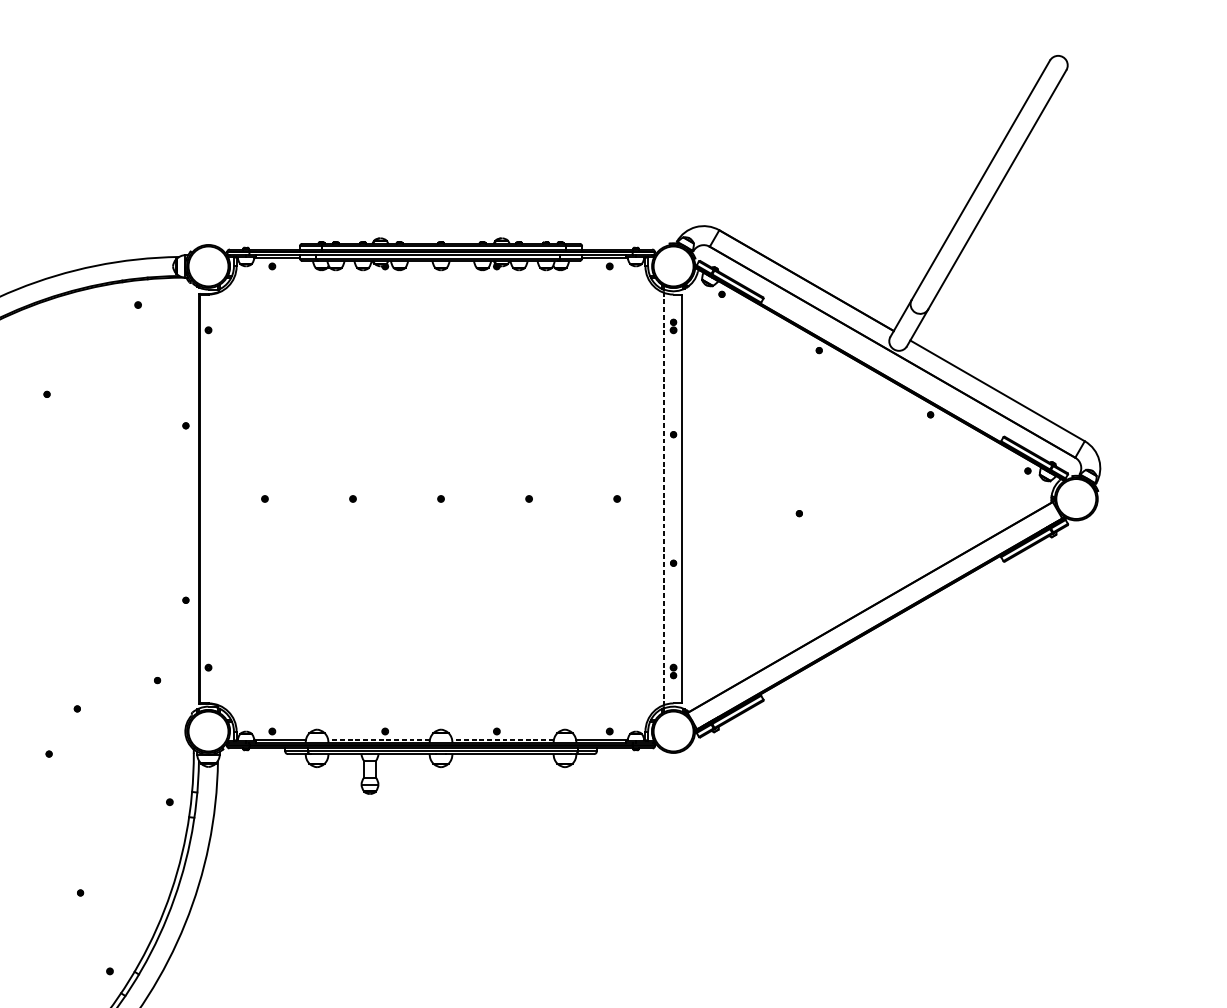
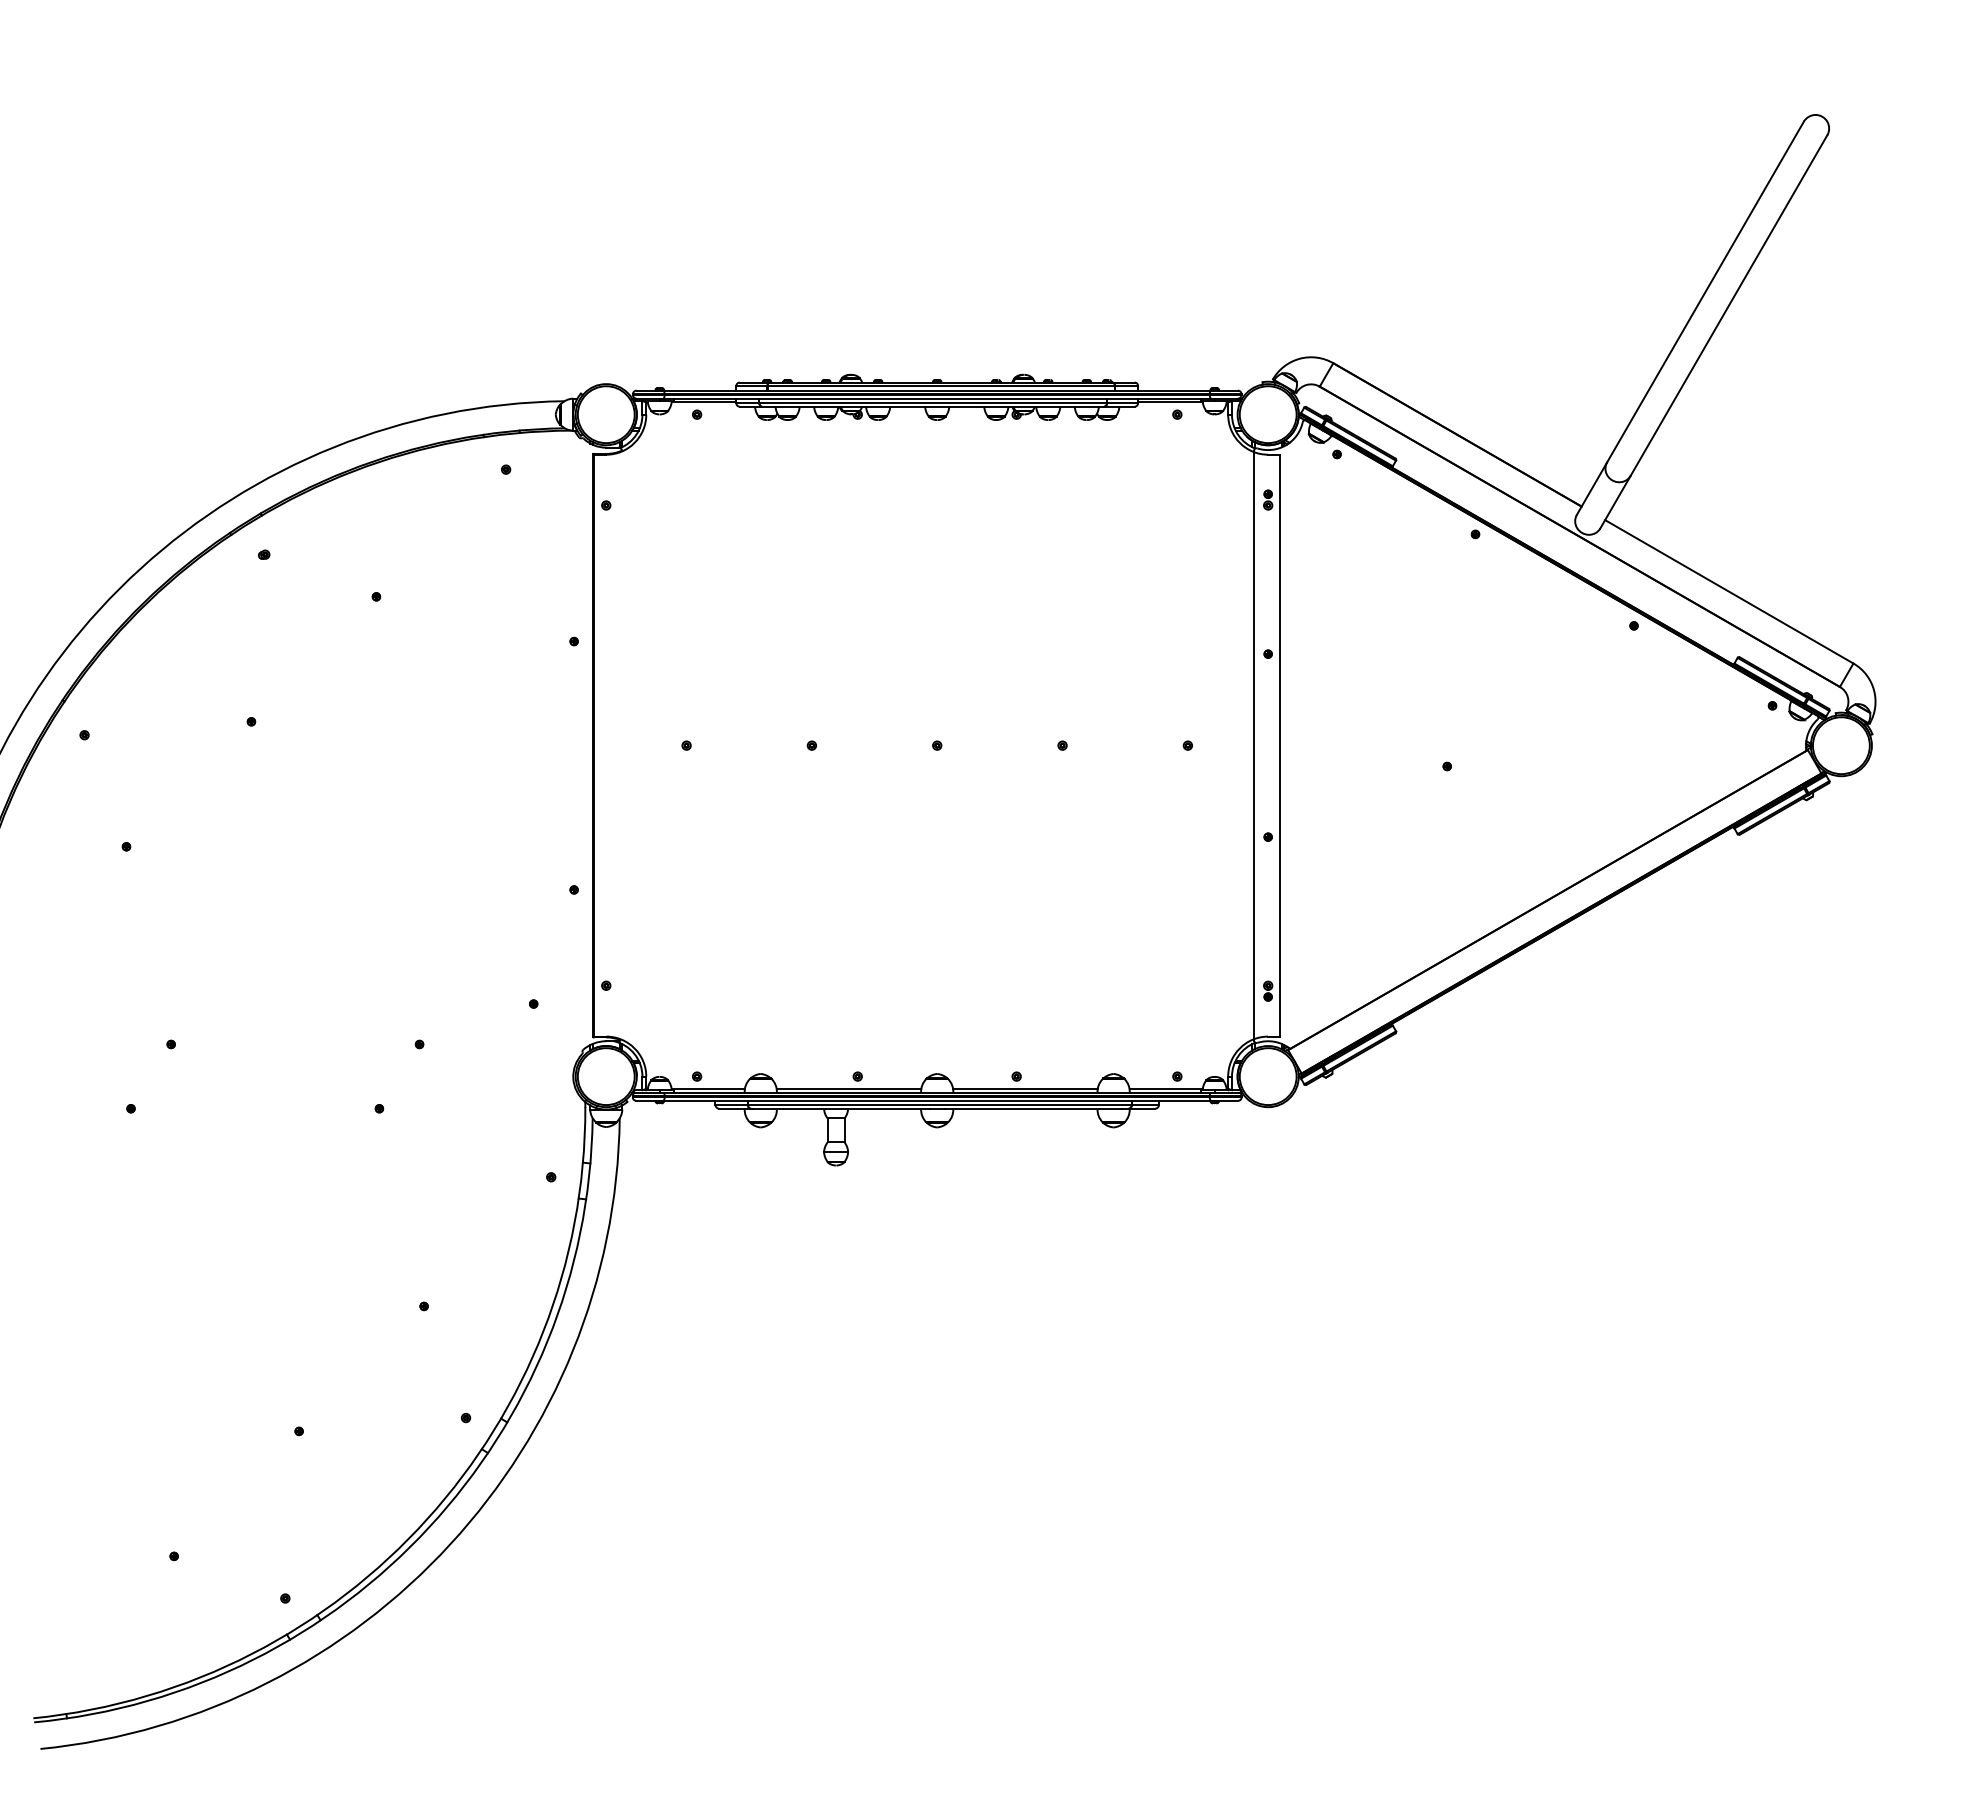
line: (663, 498) -> (1254, 745), dashed -> solid
line: (378, 739) -> (848, 1088), dashed -> solid
line: (502, 739) -> (1024, 1088), dashed -> solid

